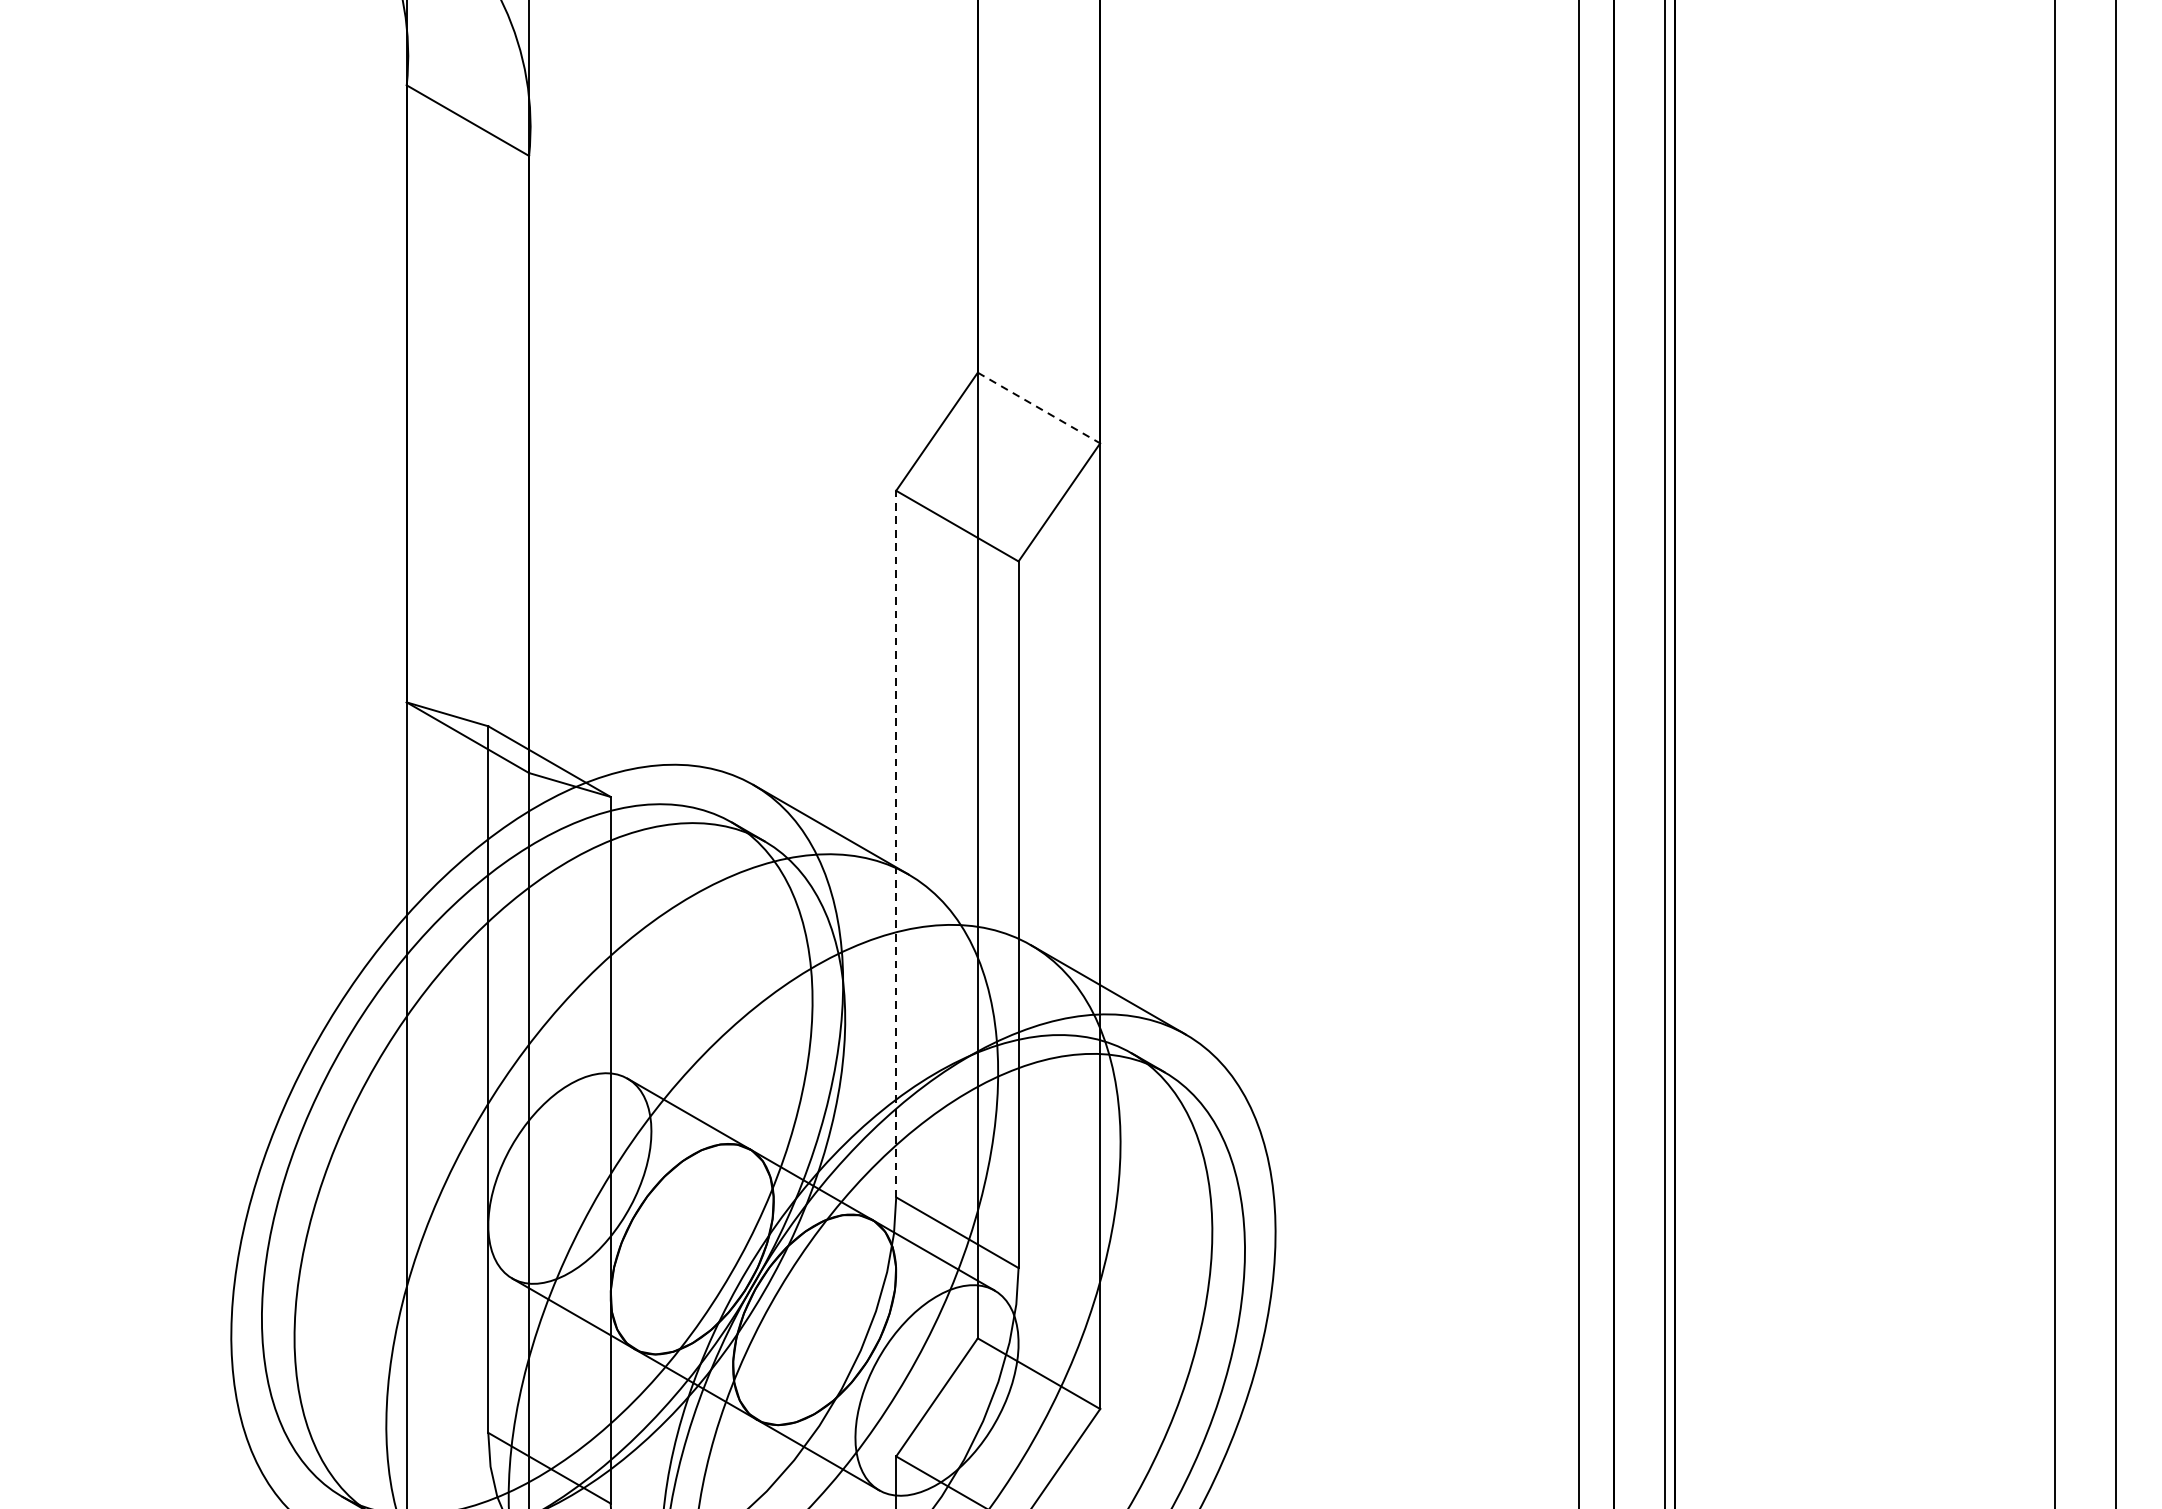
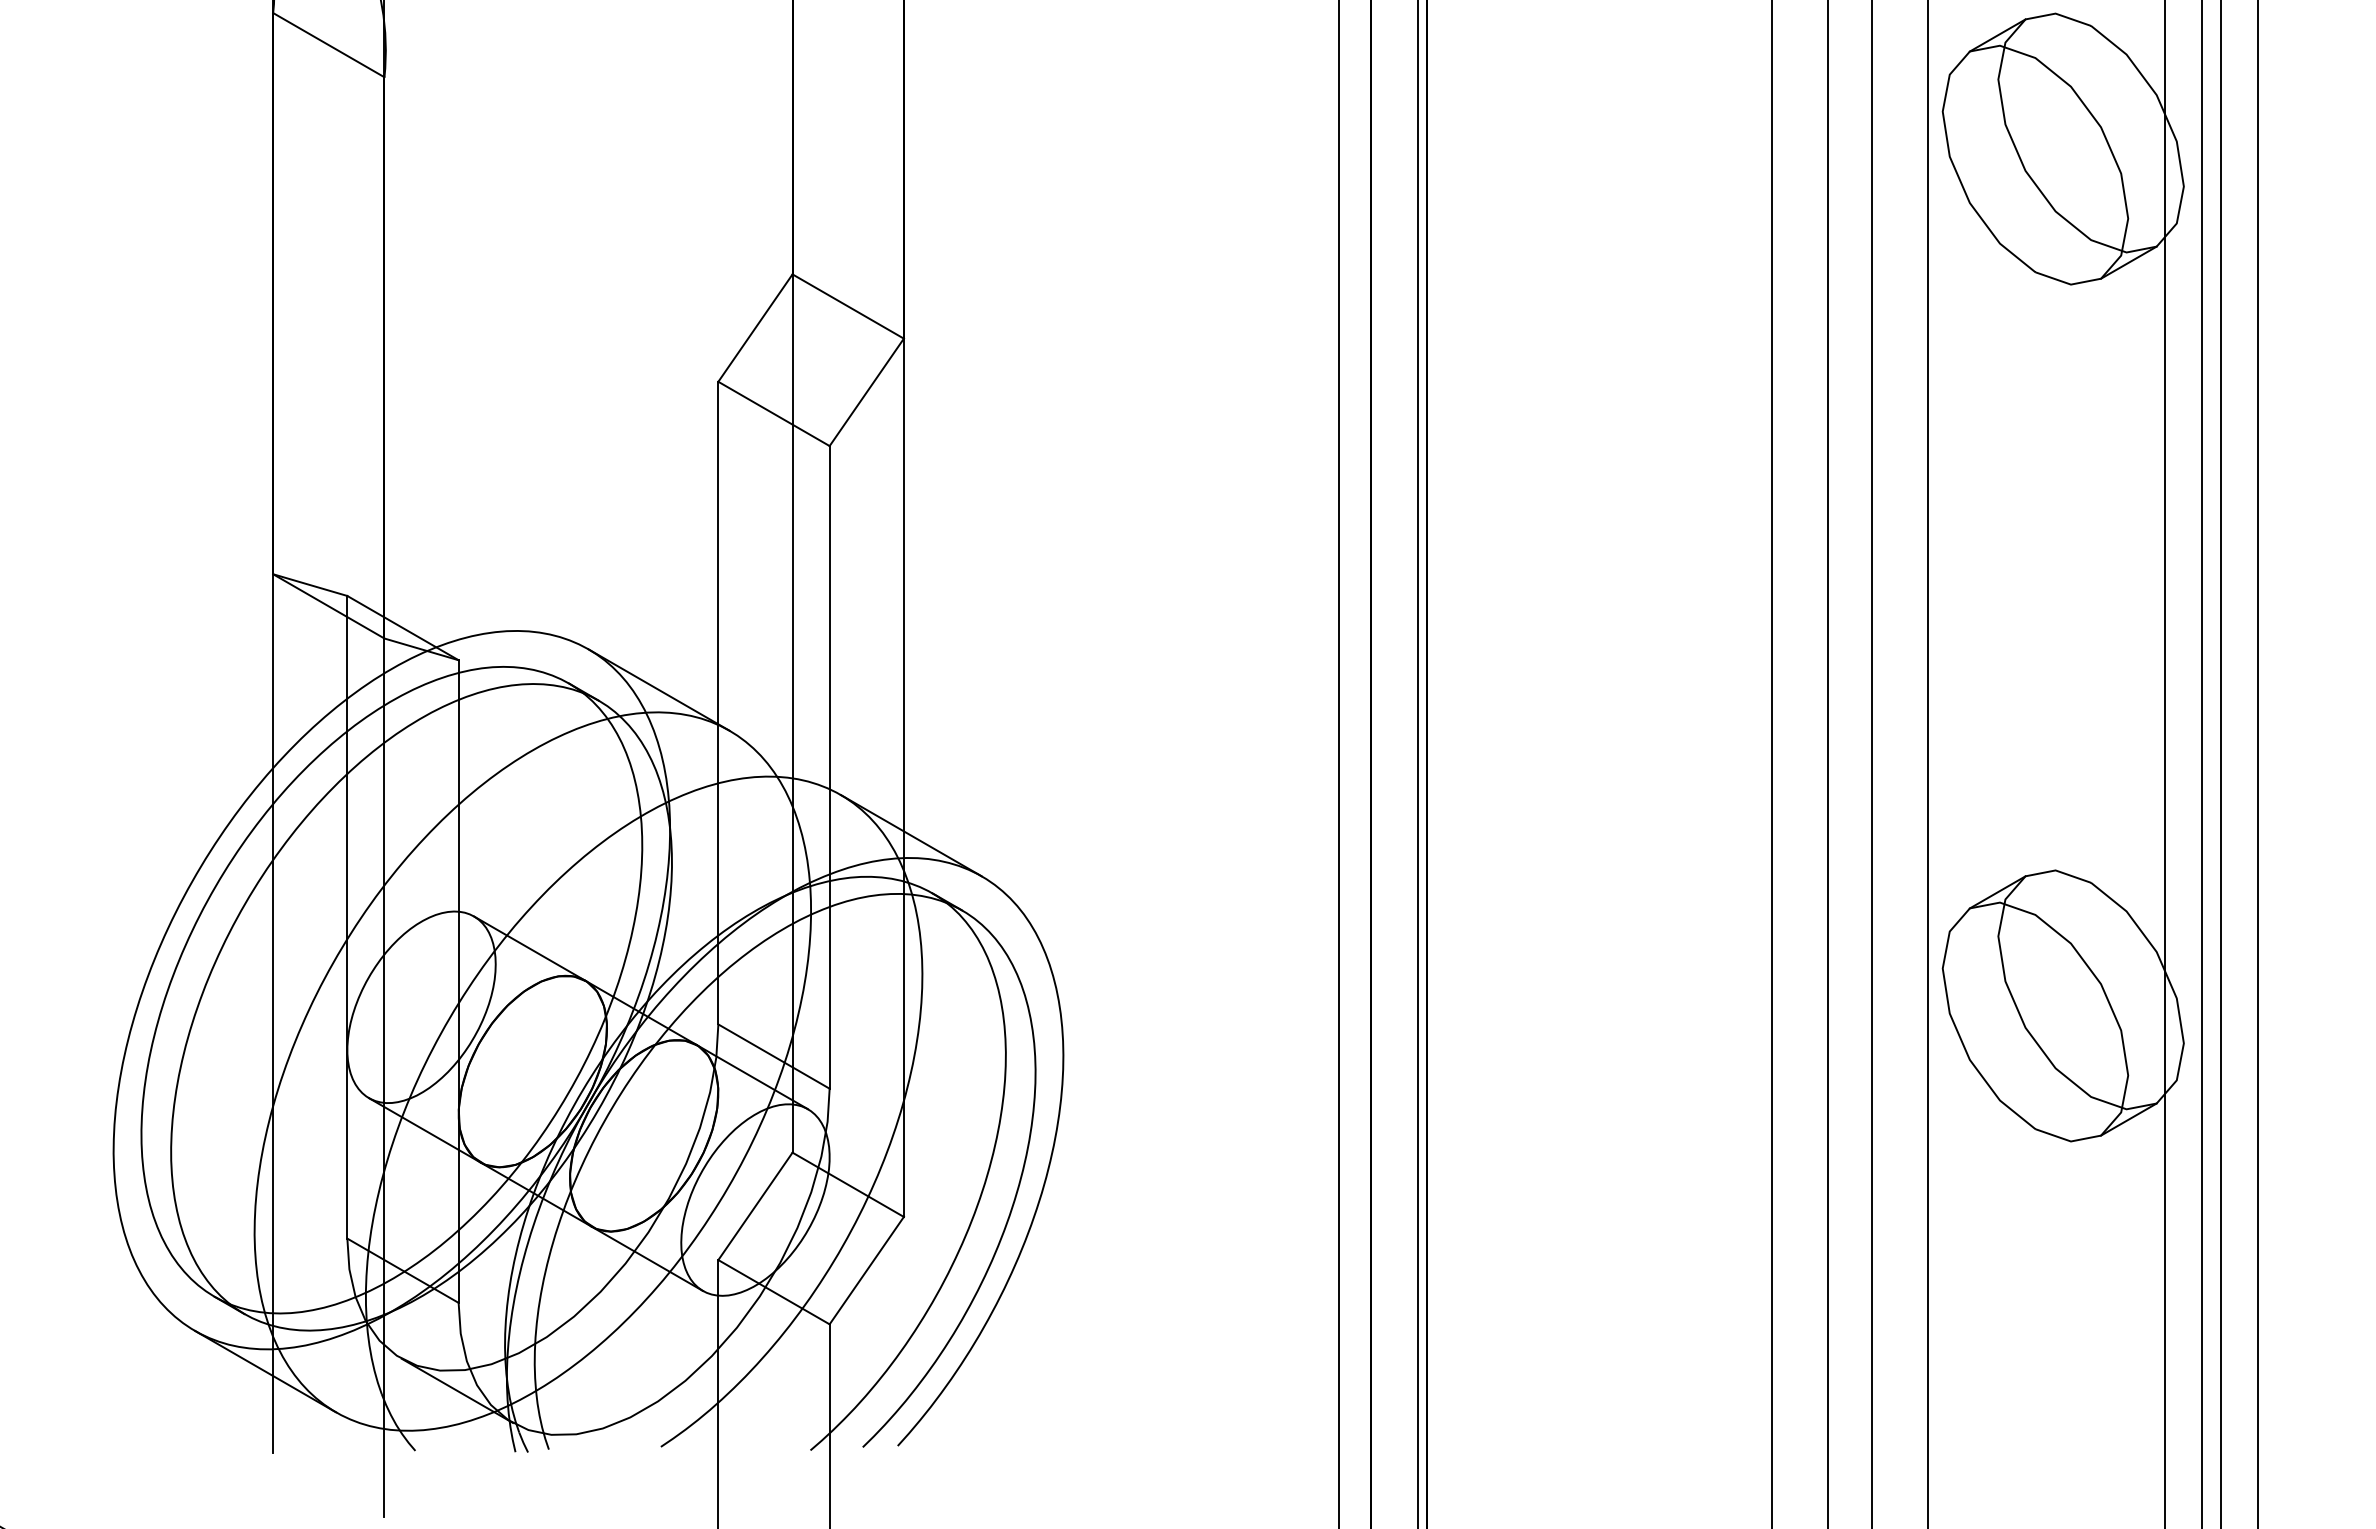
line: (1039, 408) -> (848, 306), dashed -> solid
line: (896, 843) -> (718, 702), dashed -> solid

